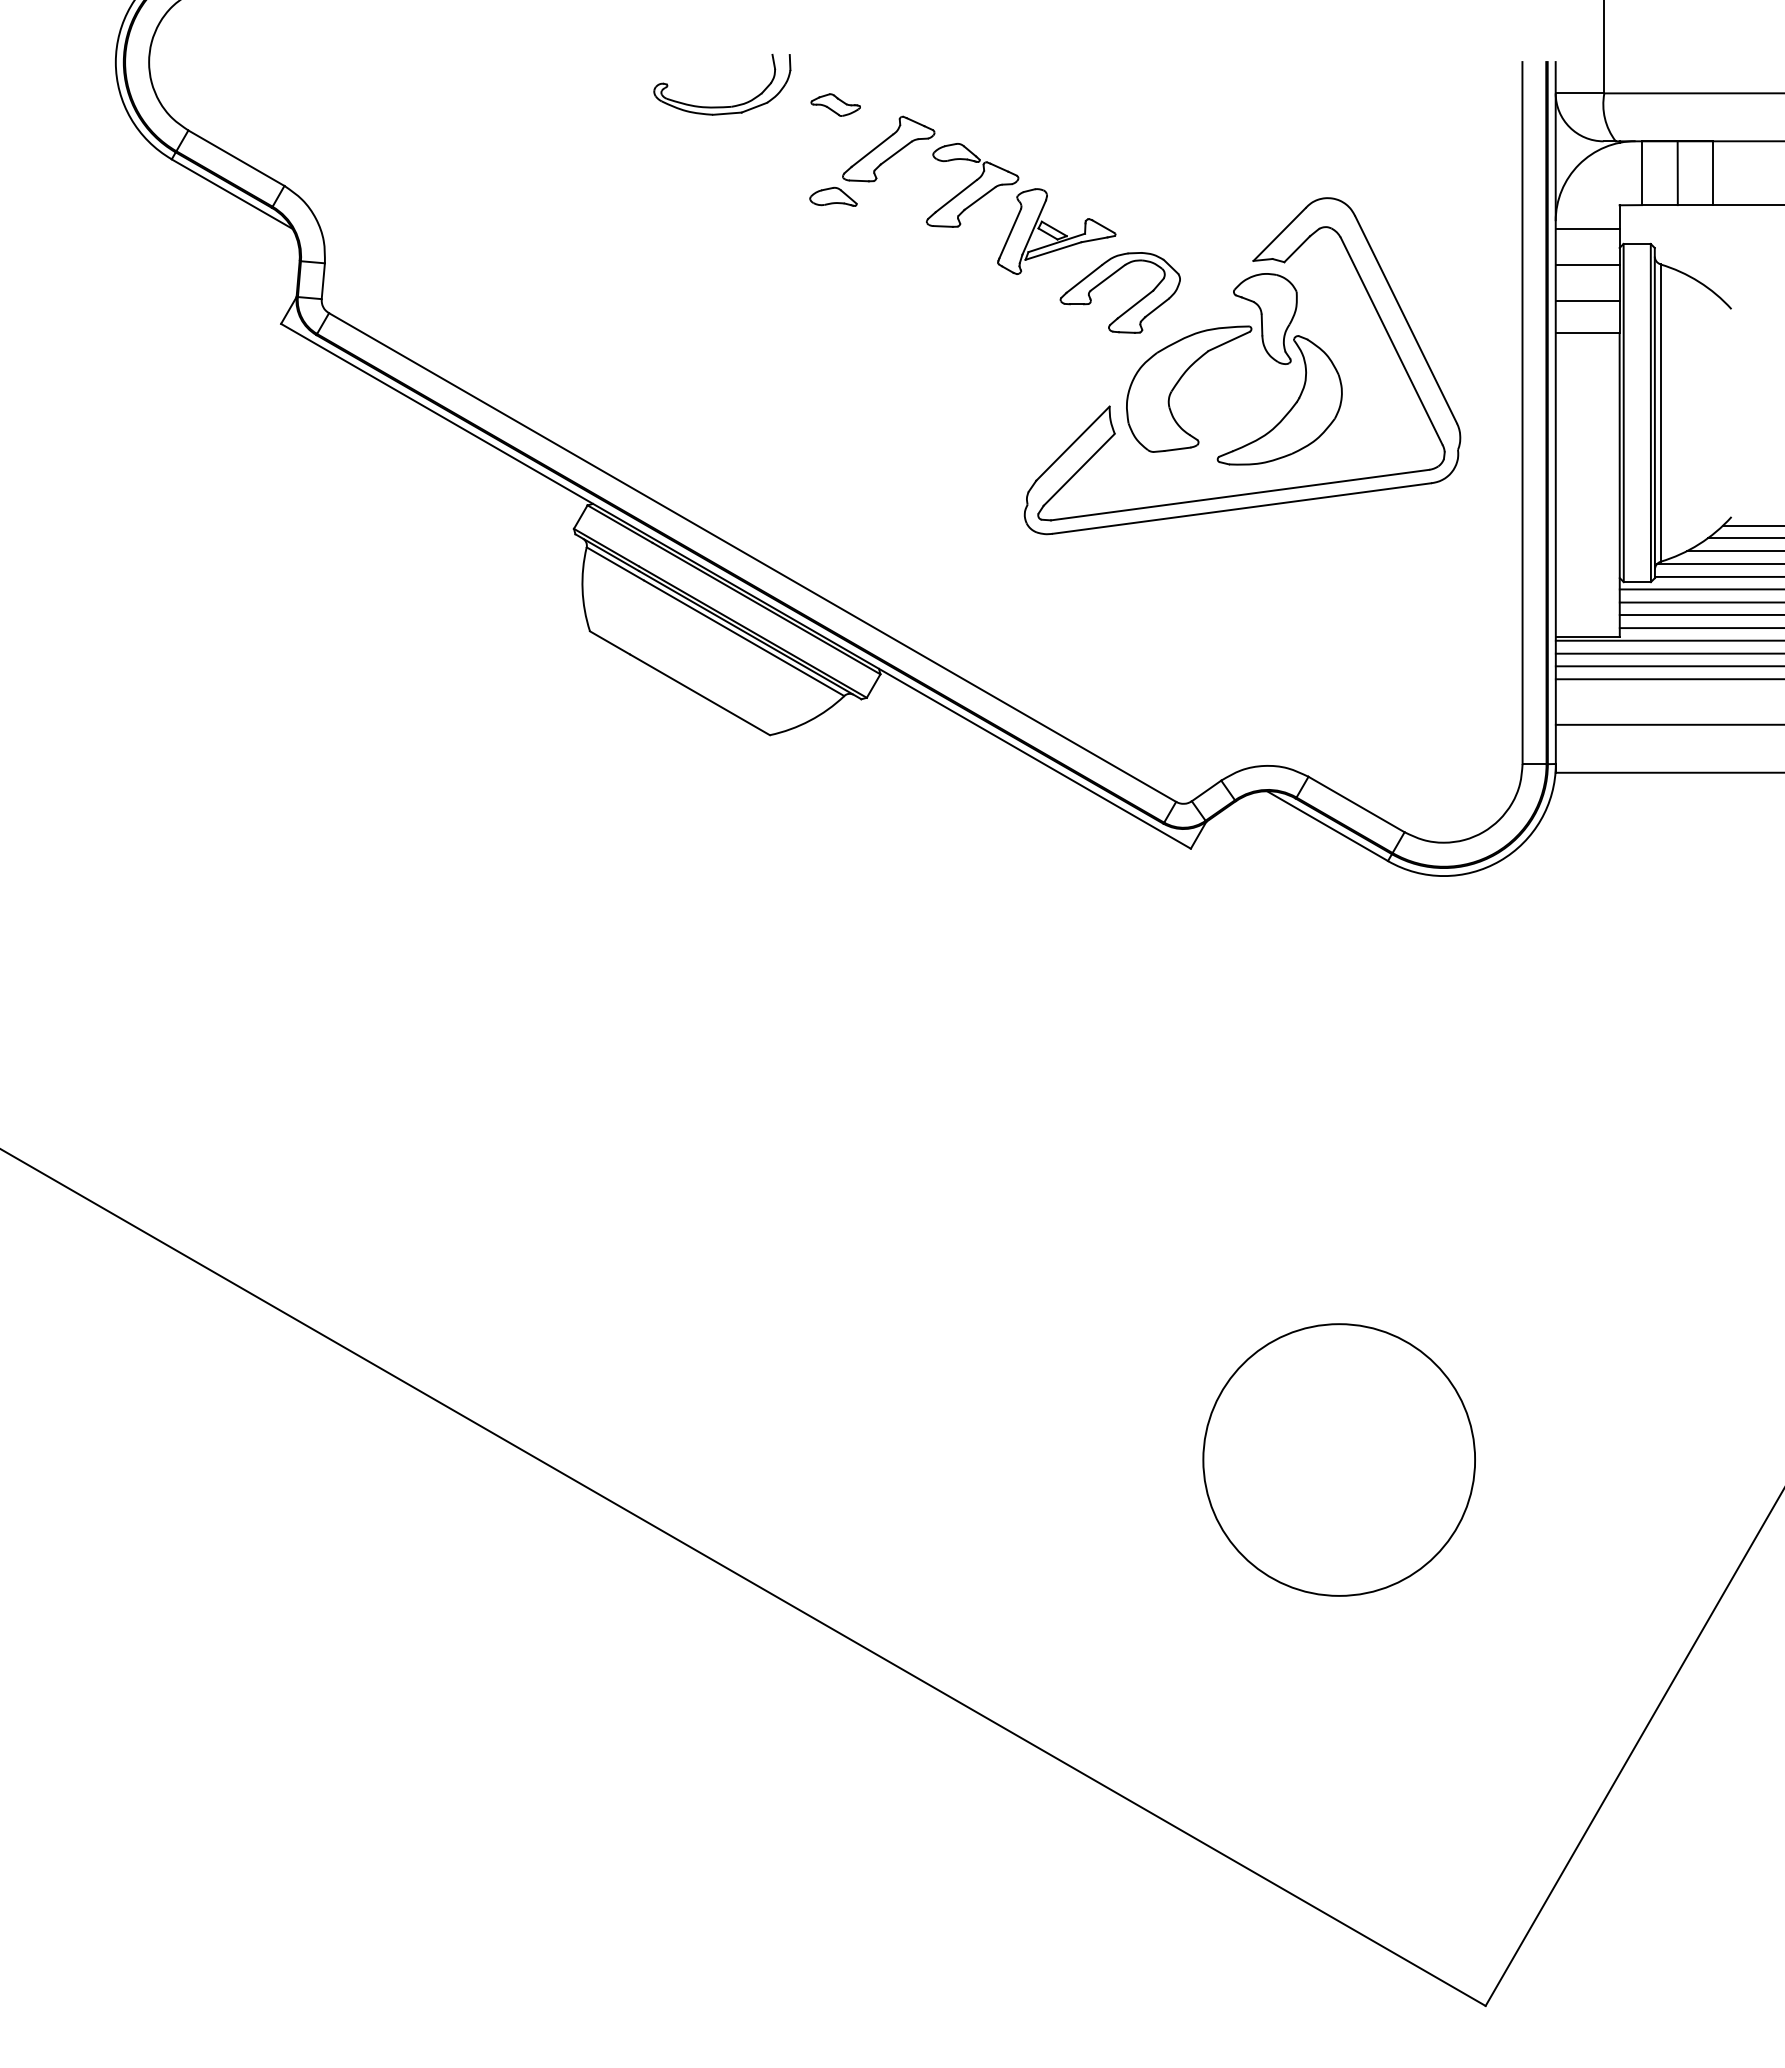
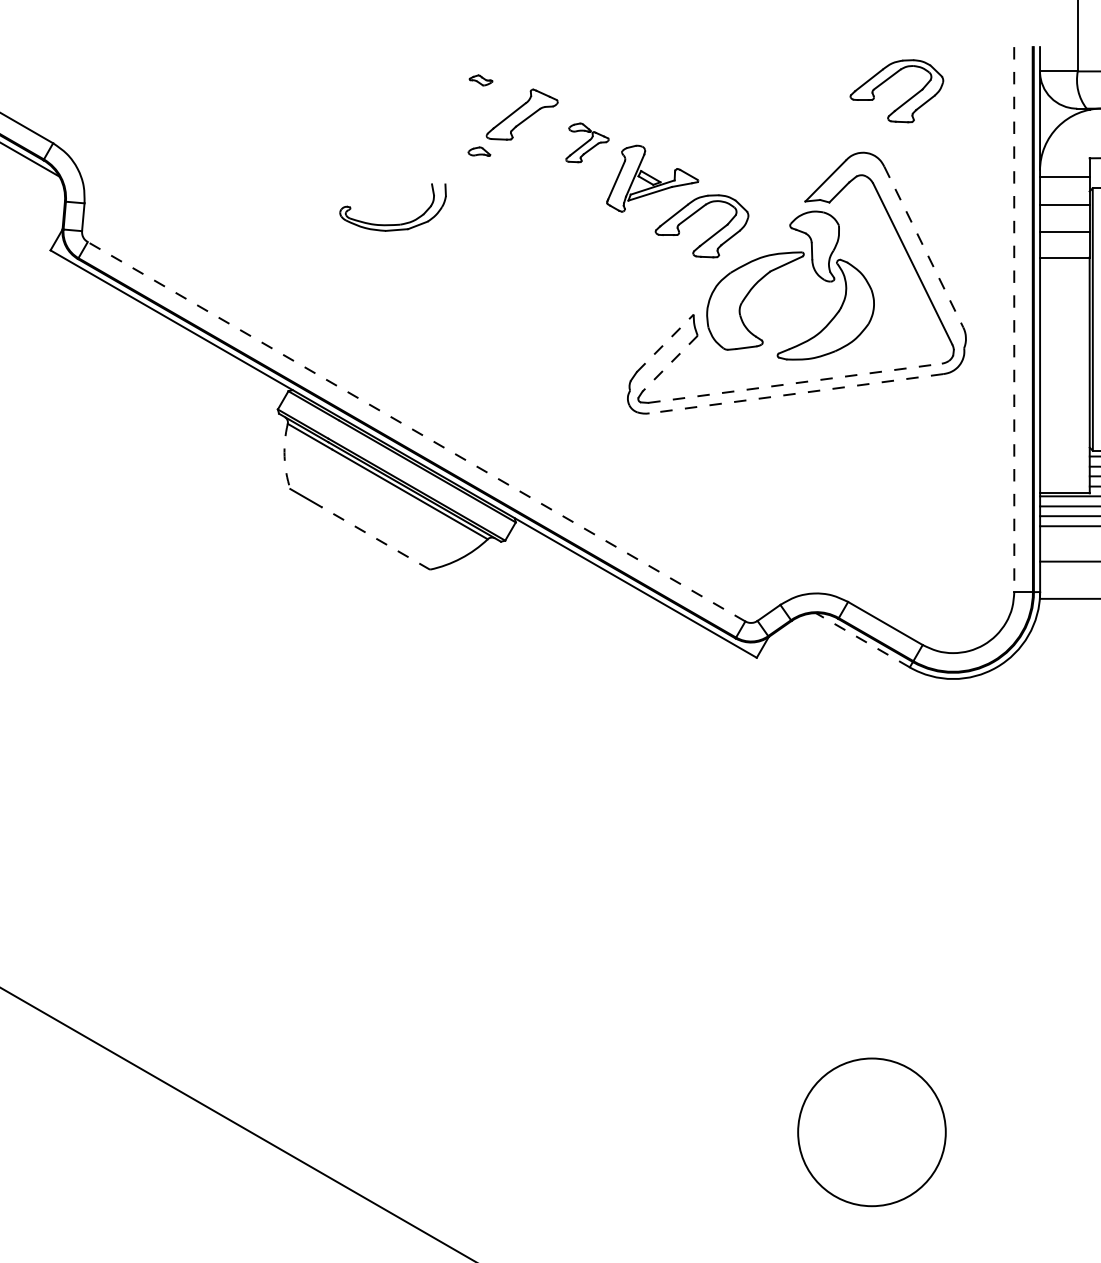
part: (1361, 103) -> (889, 79), added
part: (835, 104) -> (480, 80), size x0.6
part: (722, 106) -> (393, 224), moved
part: (972, 185) -> (587, 142), size x0.6
part: (833, 196) -> (479, 151), size x0.6
line: (1406, 320) -> (924, 247), solid -> dashed
line: (1522, 413) -> (1014, 319), solid -> dashed
line: (1073, 443) -> (665, 343), solid -> dashed
line: (1079, 469) -> (670, 363), solid -> dashed
line: (1240, 495) -> (795, 383), solid -> dashed
line: (1241, 508) -> (796, 393), solid -> dashed
line: (752, 557) -> (416, 431), solid -> dashed
arc: (582, 589) -> (284, 456), solid -> dashed
line: (700, 694) -> (376, 538), solid -> dashed
line: (1327, 826) -> (862, 640), solid -> dashed
circle: (1339, 1459) -> (872, 1131), size x0.7

